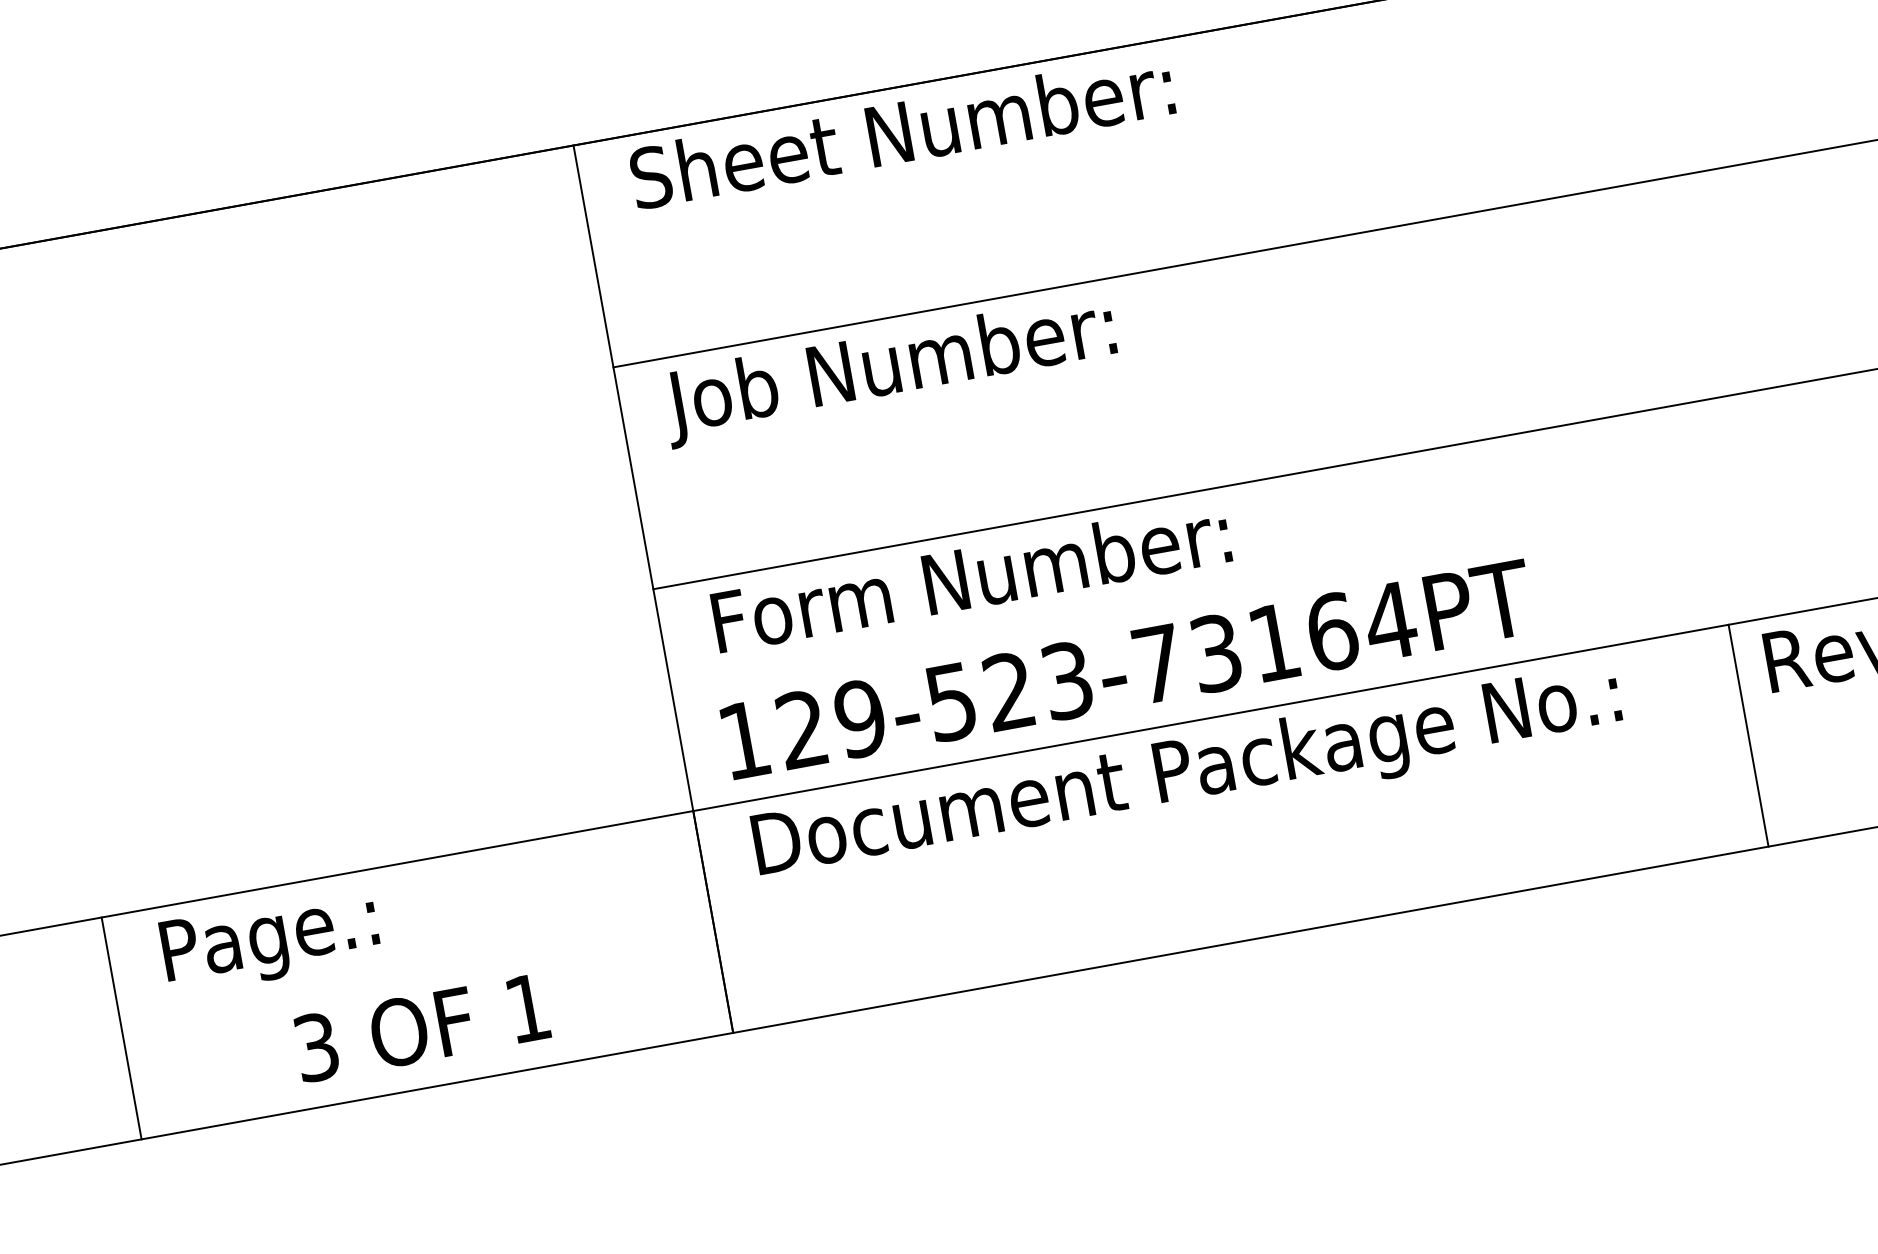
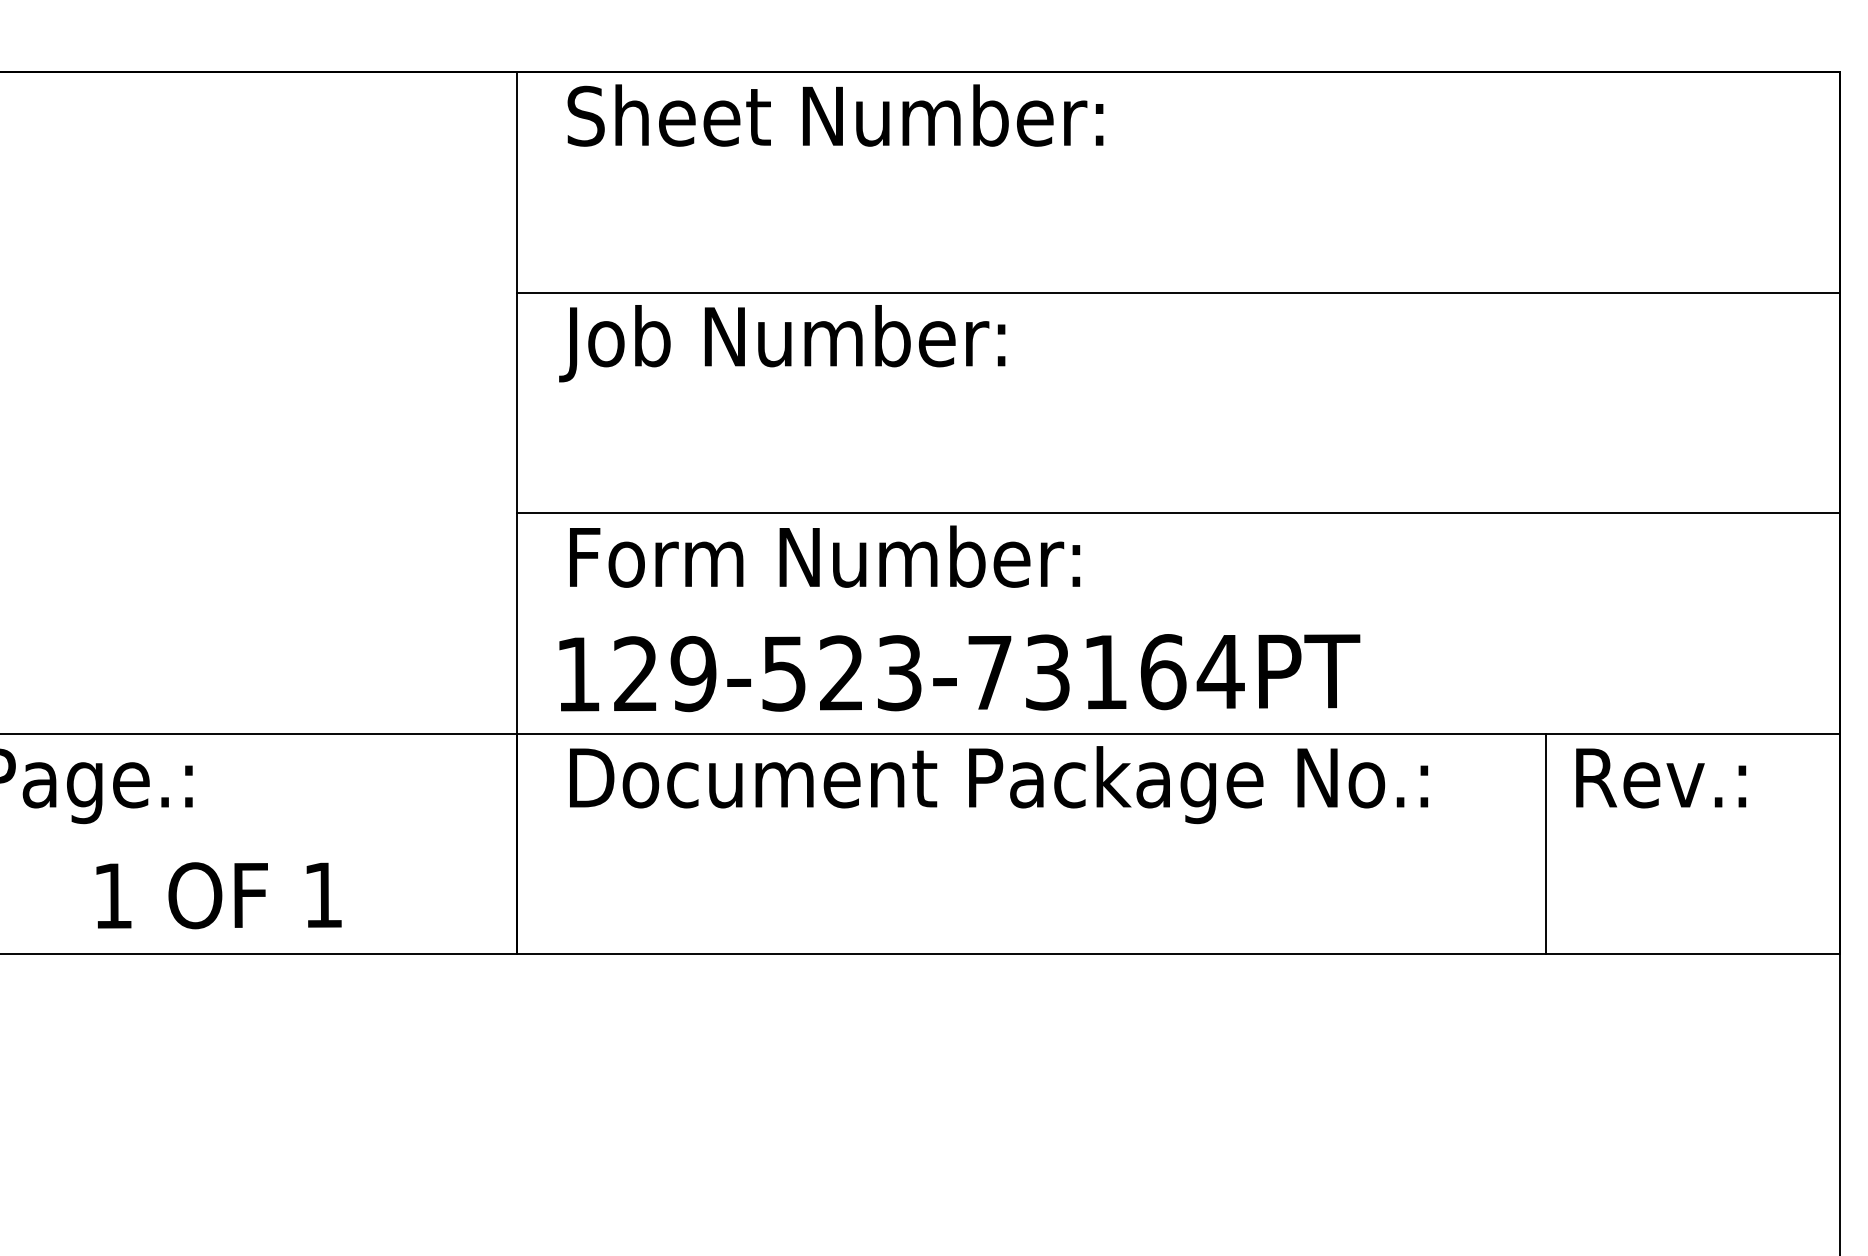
text: (316, 1046) -> (113, 895), 3 -> 1

